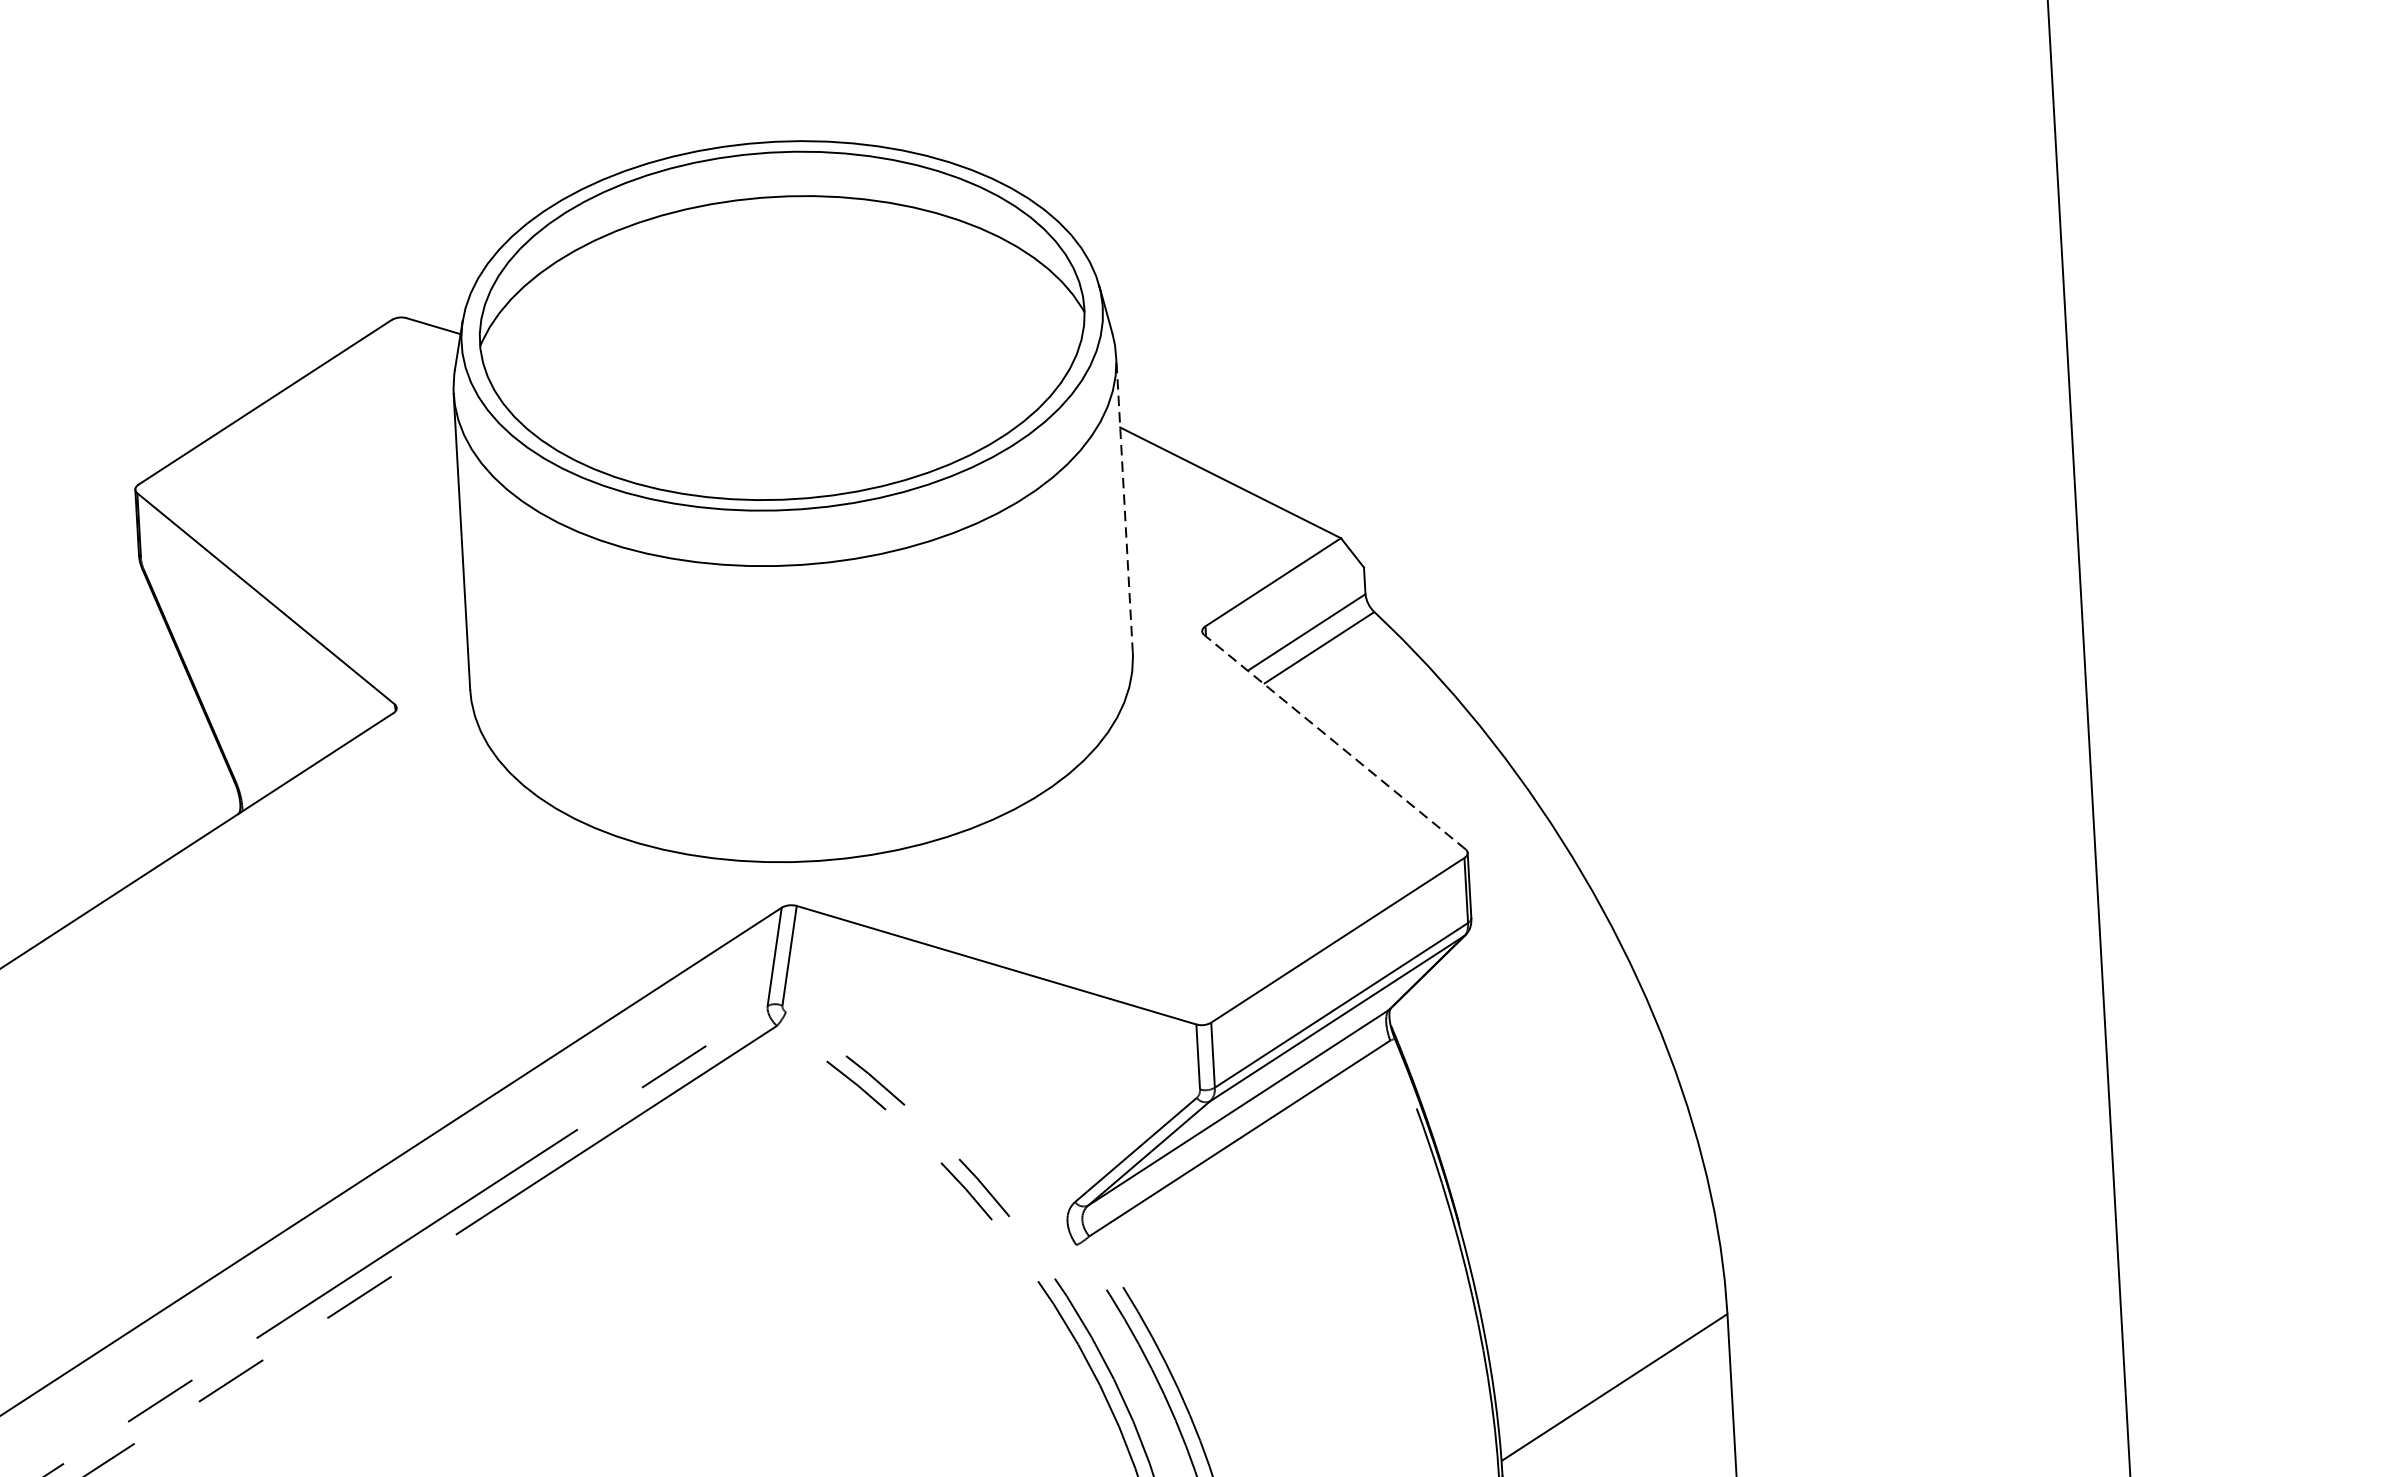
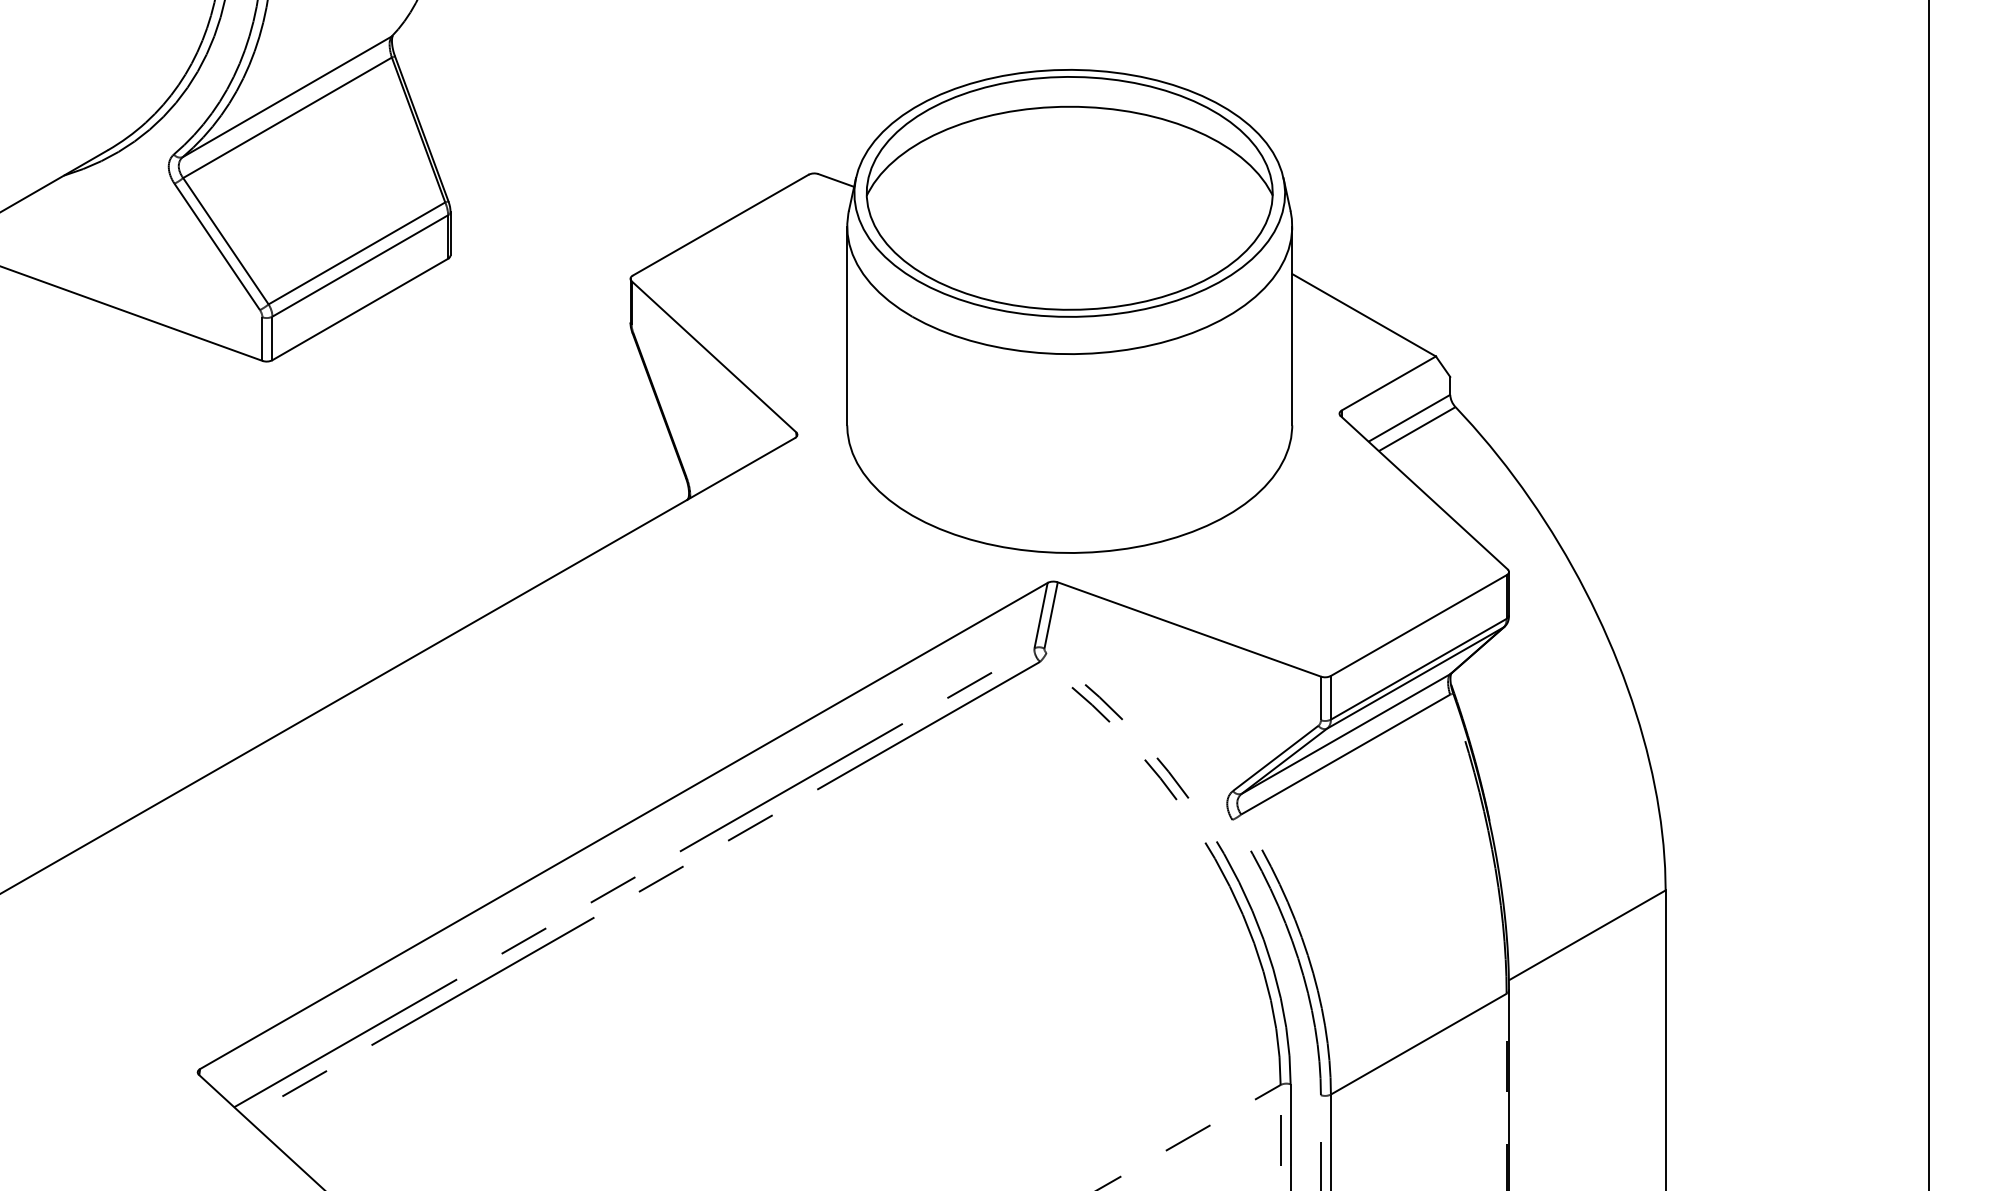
line: (1124, 504) -> (1292, 325), dashed -> solid
line: (1333, 741) -> (1423, 492), dashed -> solid

